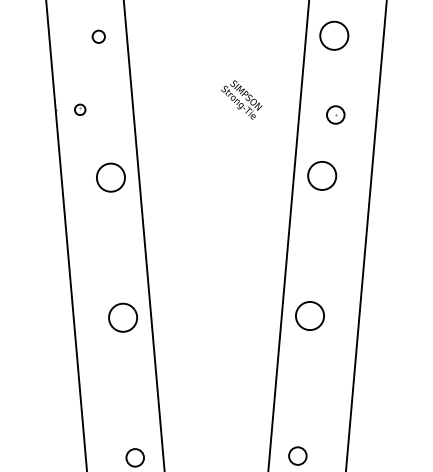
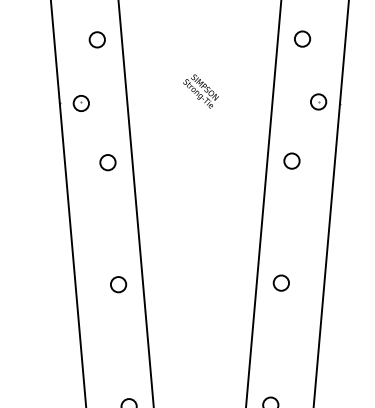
circle: (334, 35) -> (302, 38), size x0.62
circle: (98, 36) -> (97, 39), size x1.43
text: (241, 99) -> (200, 91), moved
part: (79, 109) -> (80, 103), size x1.67
part: (335, 114) -> (318, 101), moved
circle: (321, 175) -> (291, 160), size x0.62
circle: (110, 177) -> (107, 162), size x0.62
circle: (309, 315) -> (280, 282), size x0.62
circle: (122, 317) -> (118, 284), size x0.62

